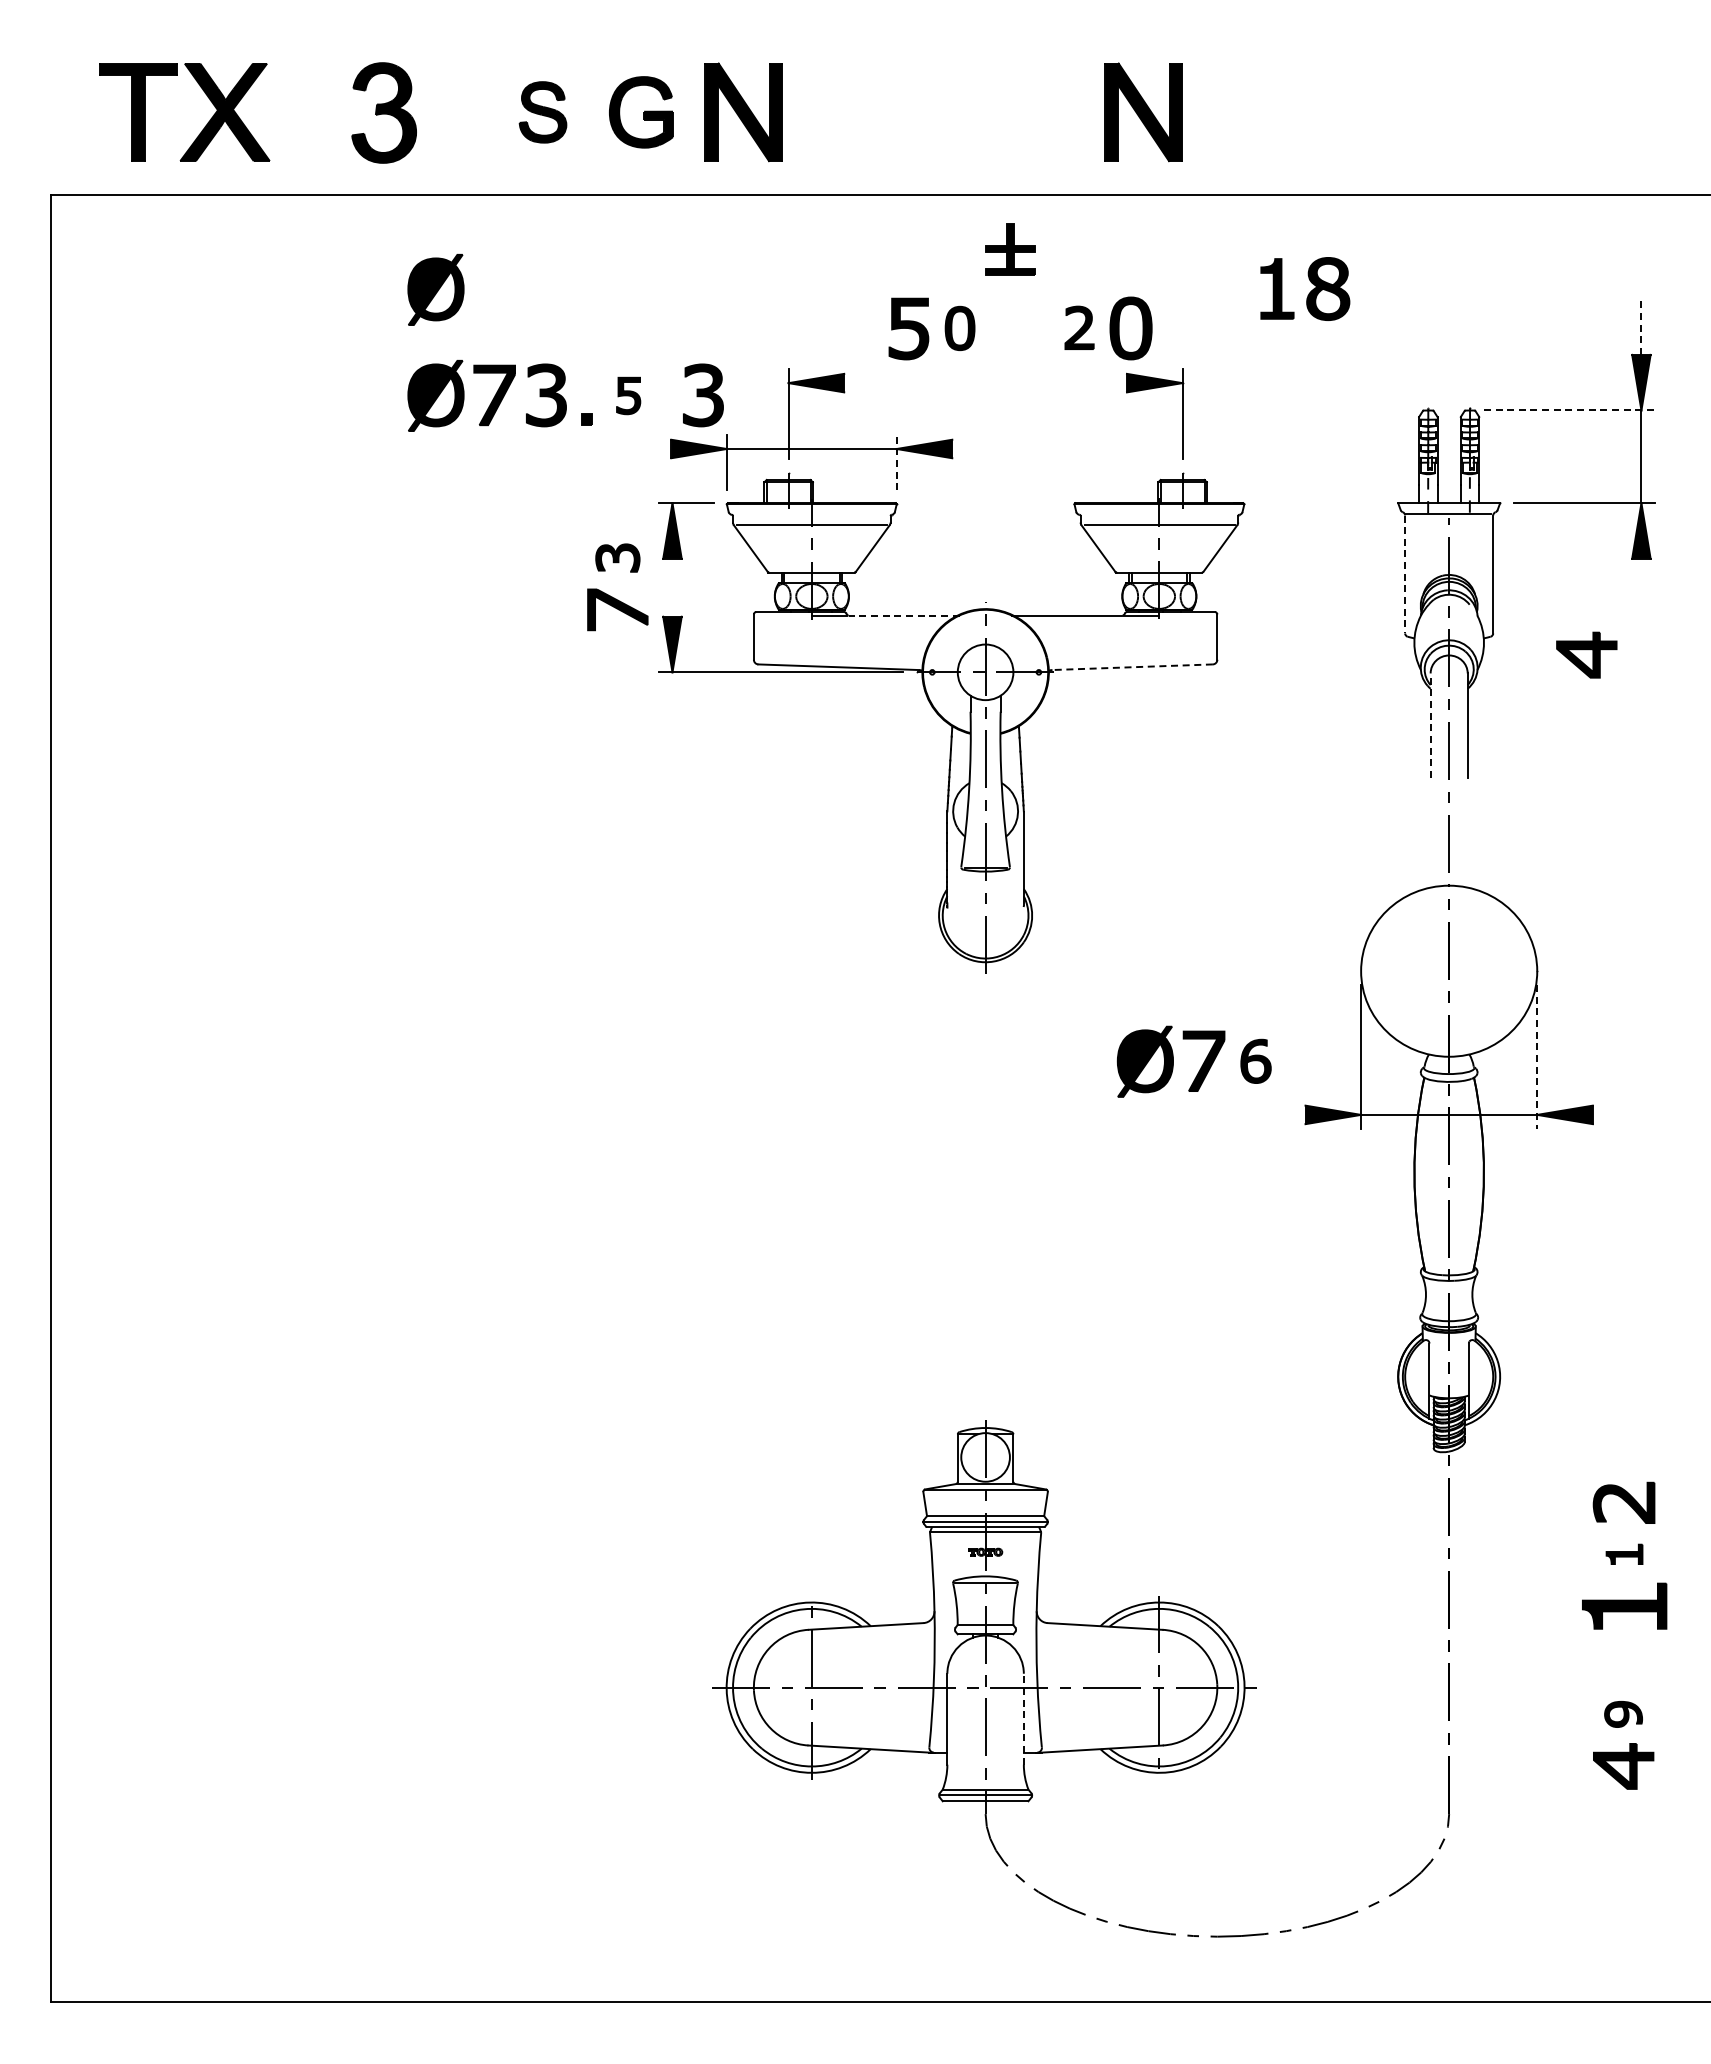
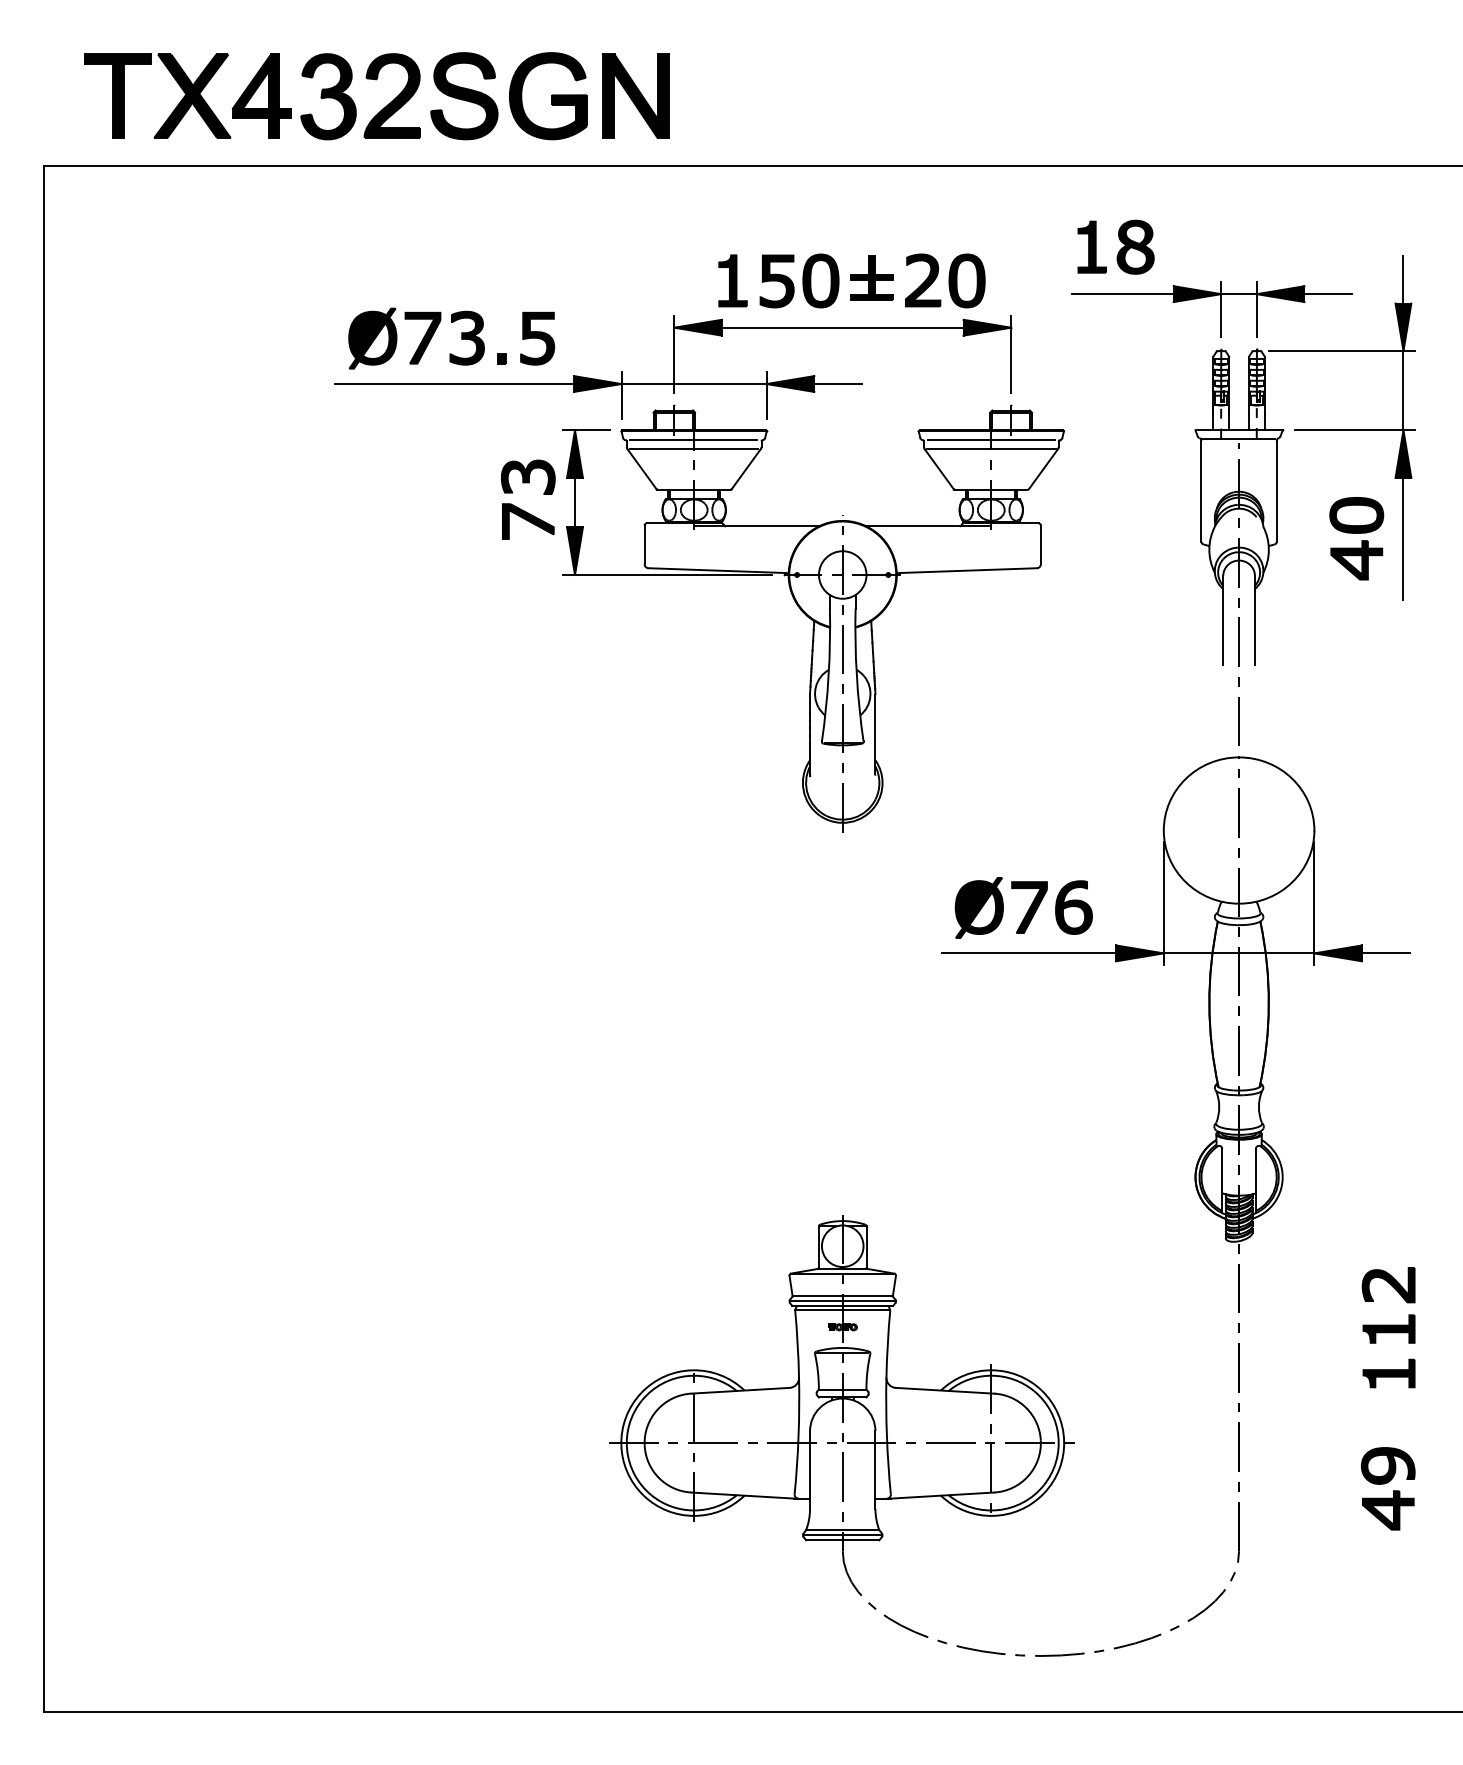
part: (305, 111) -> (261, 95), added
part: (458, 111) -> (392, 95), added
part: (542, 112) -> (463, 96), size x1.67
part: (641, 112) -> (548, 96), size x1.43
part: (1143, 112) -> (977, 96), removed
part: (1010, 249) -> (871, 278), moved
part: (435, 289) -> (372, 247), removed
part: (1079, 327) -> (923, 280), size x1.43
line: (1641, 327) -> (1403, 280), dashed -> solid
part: (857, 328) -> (733, 281), added
part: (959, 328) -> (820, 281), size x1.43
part: (1427, 362) -> (1220, 310), added
line: (985, 383) -> (842, 328), added
part: (628, 395) -> (537, 338), size x1.67
part: (703, 395) -> (601, 338), removed
line: (1569, 410) -> (1341, 351), dashed -> solid
line: (531, 449) -> (454, 384), added
line: (979, 449) -> (837, 384), added
line: (896, 462) -> (766, 395), dashed -> solid
line: (810, 514) -> (693, 440), added
line: (1159, 514) -> (991, 440), added
part: (617, 557) -> (528, 476), size x1.43
line: (1405, 574) -> (1201, 491), dashed -> solid
line: (672, 587) -> (575, 502), added
part: (1586, 602) -> (1356, 515), added
line: (903, 615) -> (772, 526), dashed -> solid
line: (1641, 629) -> (1403, 538), added
line: (1132, 667) -> (968, 570), dashed -> solid
line: (1430, 725) -> (1223, 620), dashed -> solid
line: (1537, 1056) -> (1314, 903), dashed -> solid
part: (1255, 1061) -> (1073, 907), size x1.43
line: (1203, 1114) -> (1029, 953), added
line: (1620, 1114) -> (1385, 953), added
part: (1624, 1554) -> (1388, 1329), size x1.67
part: (1624, 1606) -> (1388, 1373), size x0.71
part: (1623, 1714) -> (1388, 1466), size x1.67
line: (1023, 1718) -> (875, 1469), dashed -> solid

